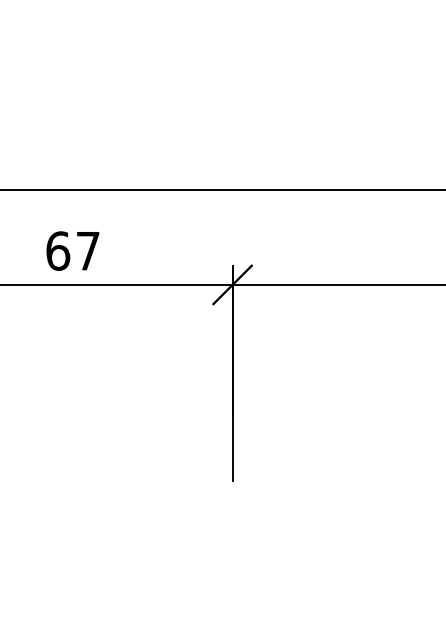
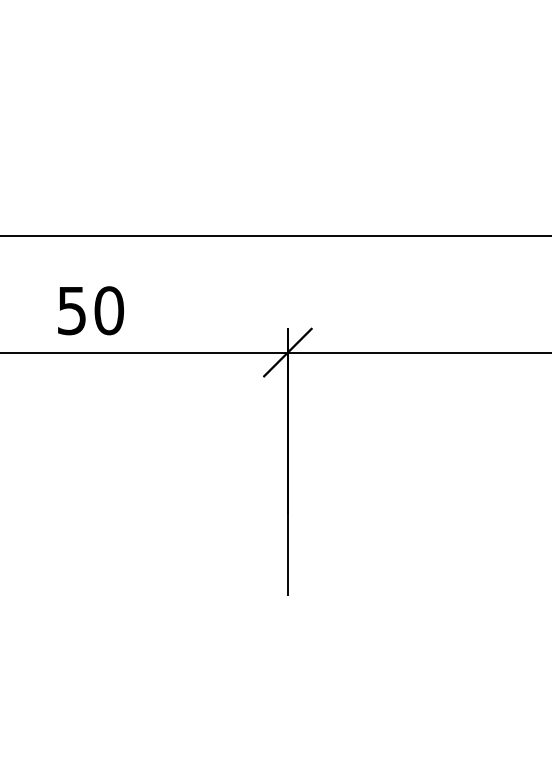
text: (73, 250) -> (91, 310), 67 -> 50

